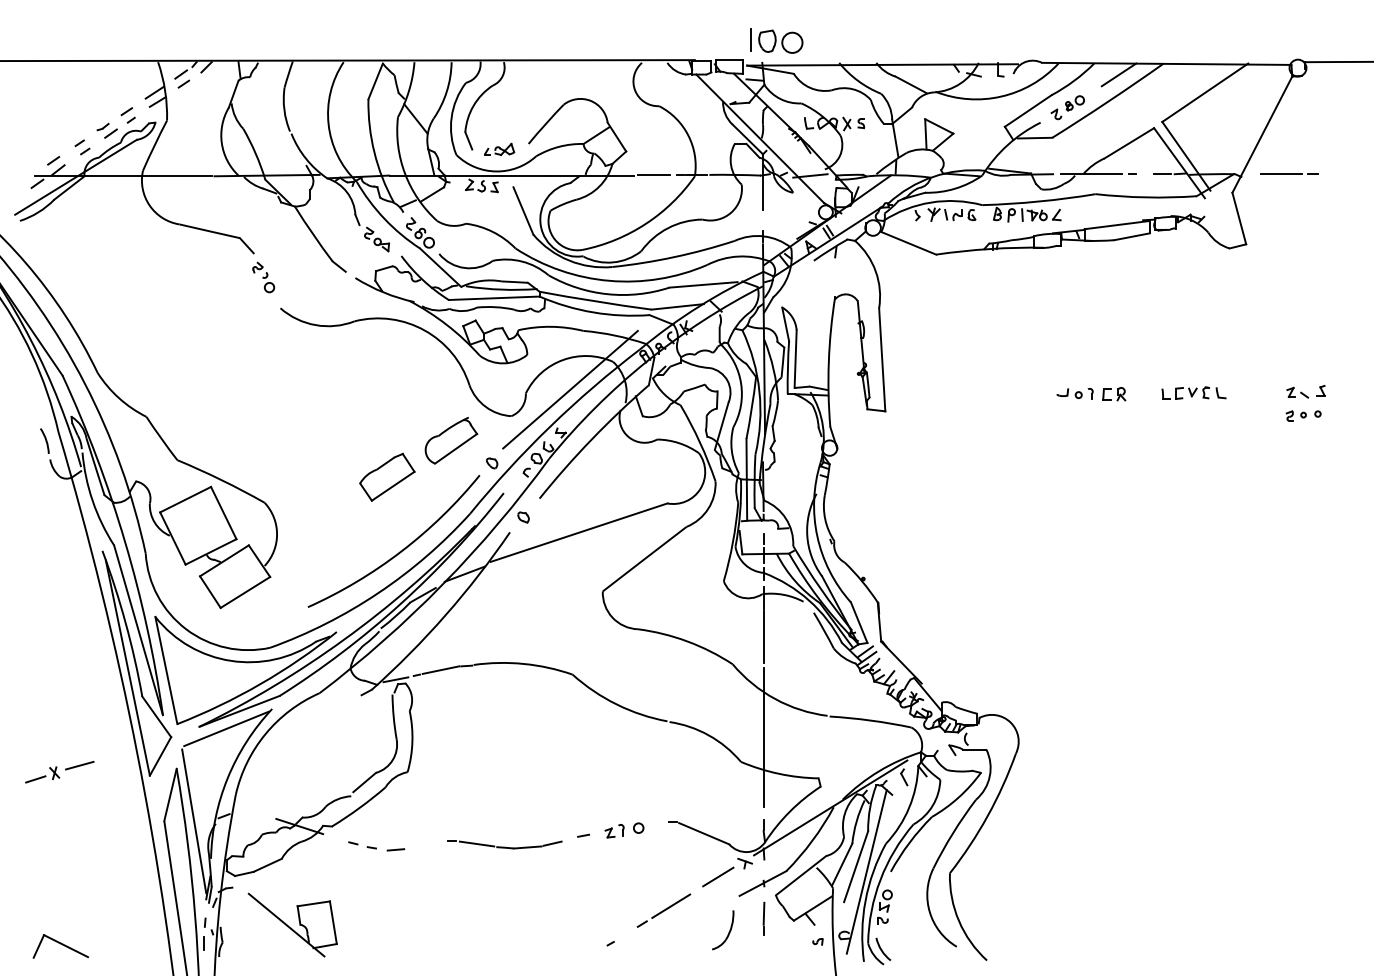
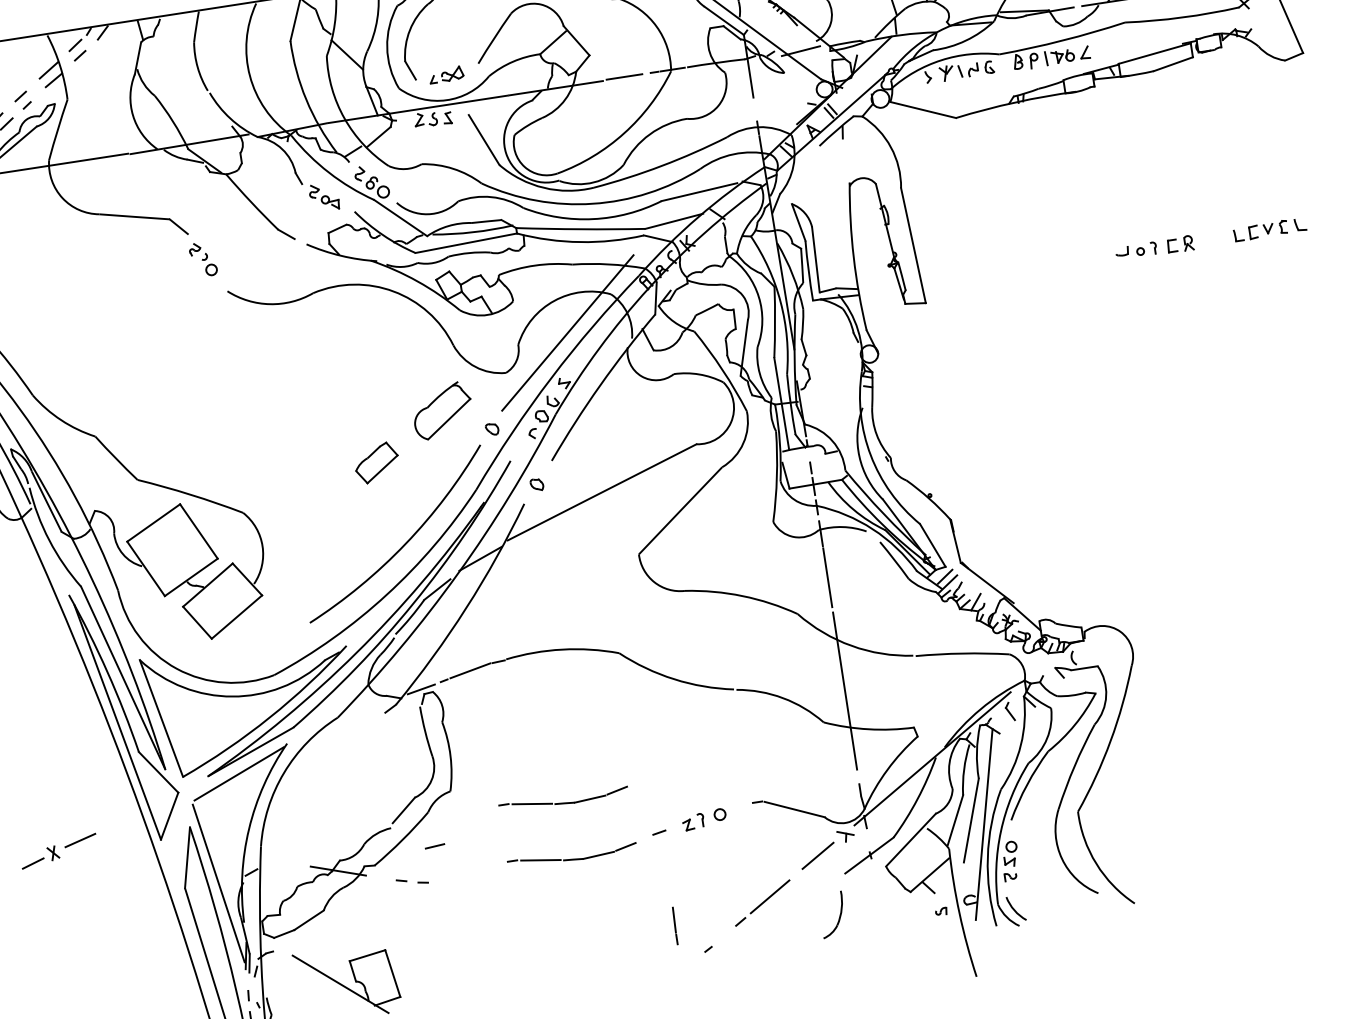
part: (387, 476) -> (376, 462), size x0.7
part: (504, 794) -> (563, 799), added
line: (395, 849) -> (434, 846), moved
line: (763, 918) -> (674, 925), moved

